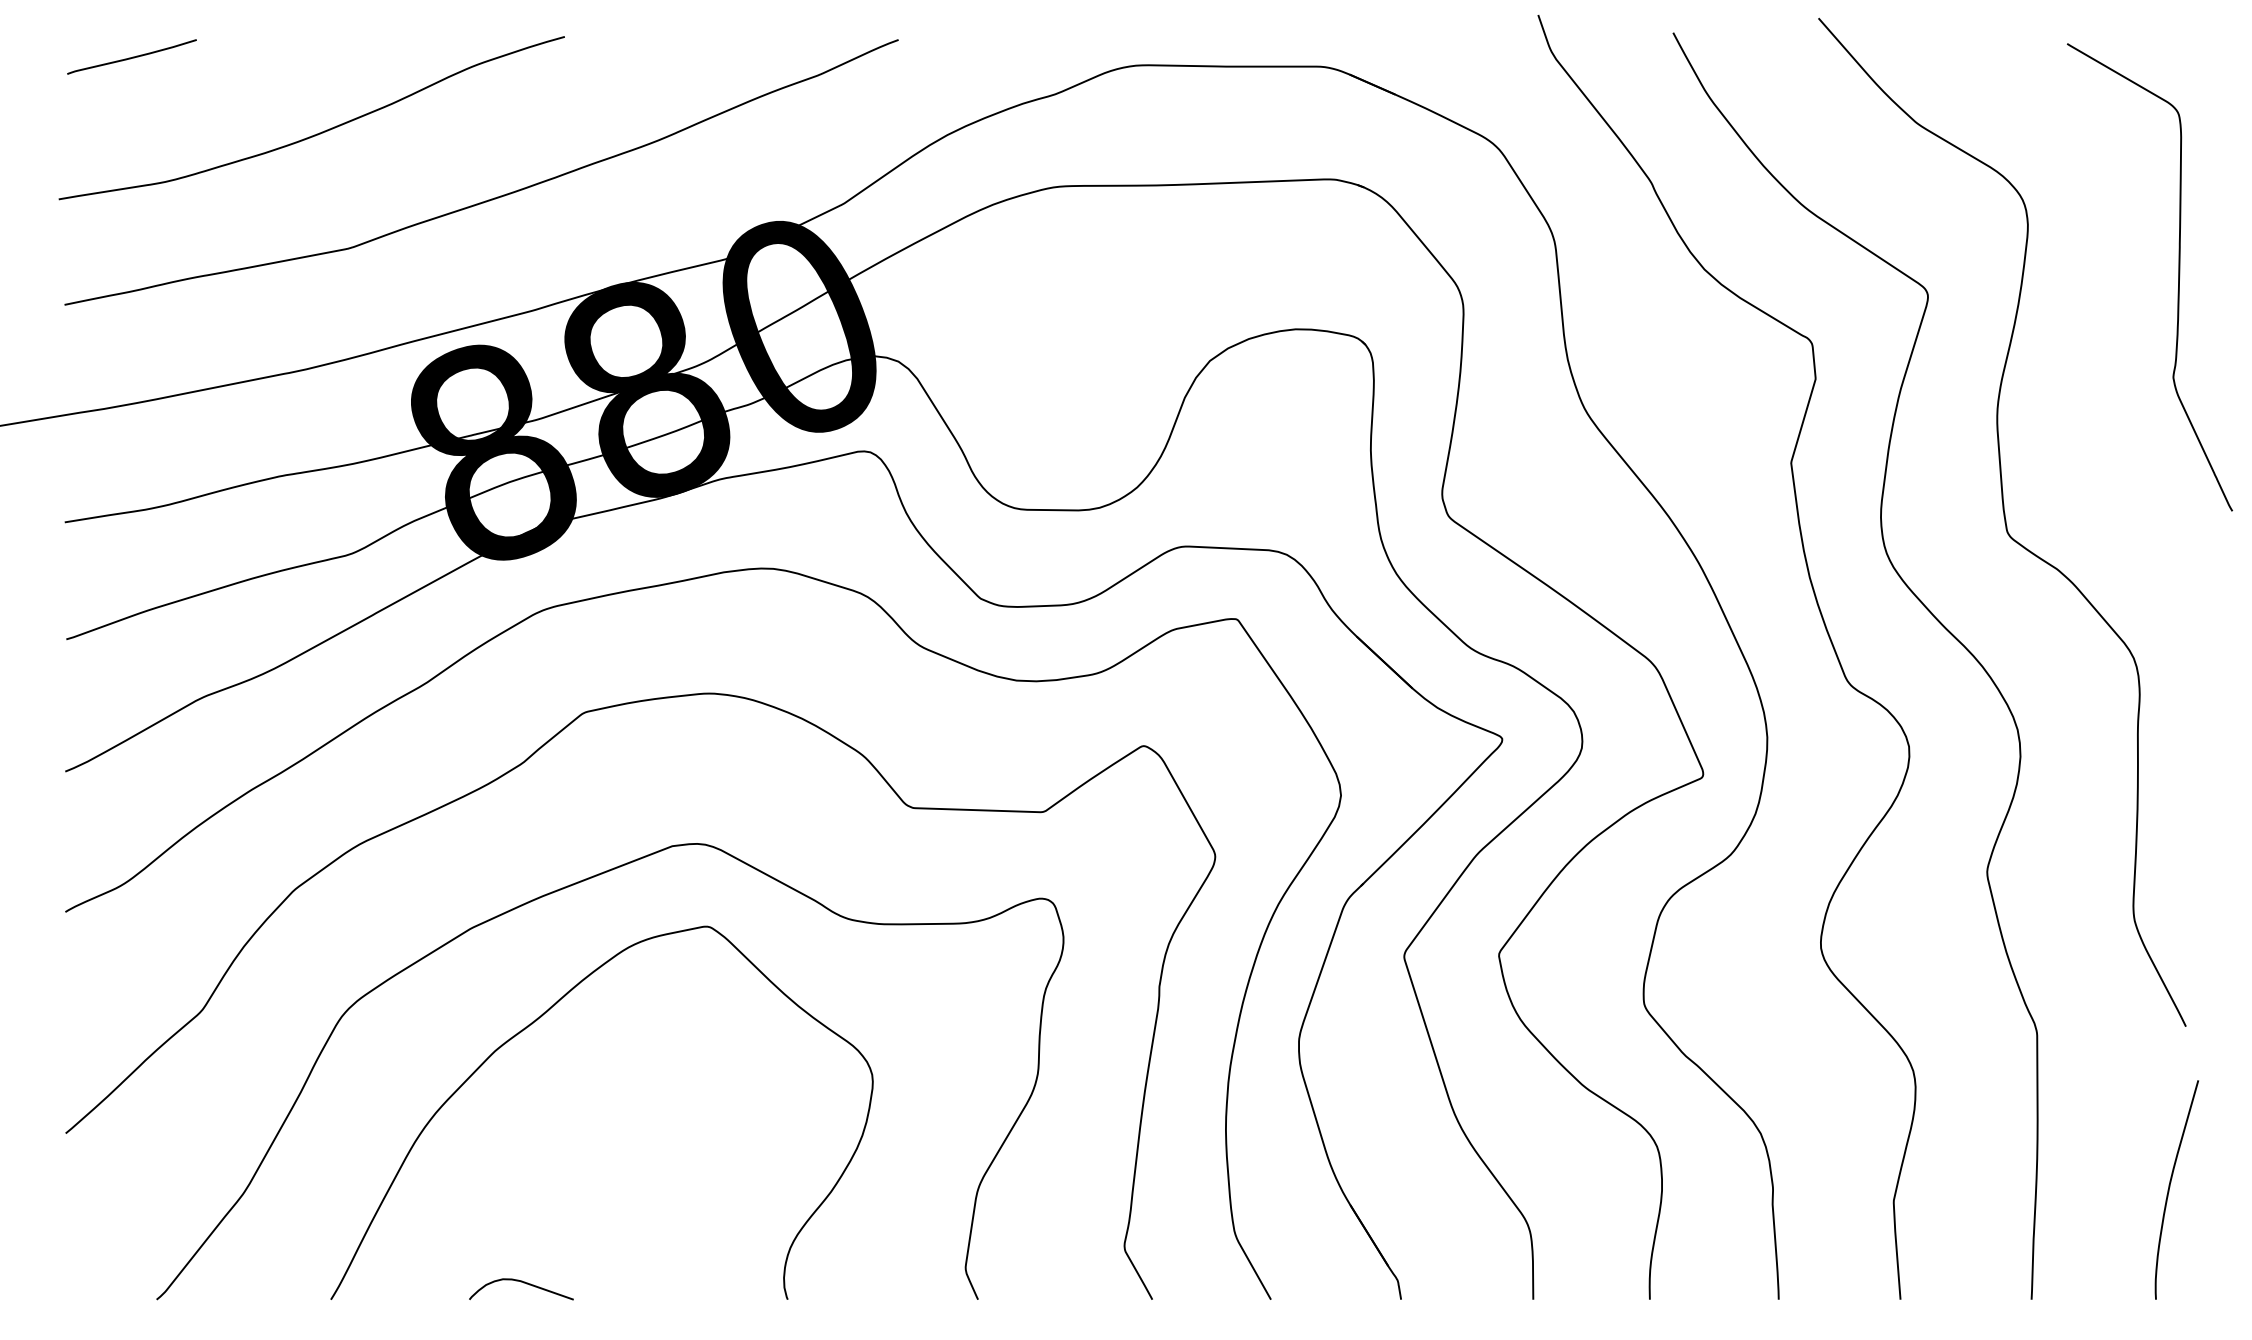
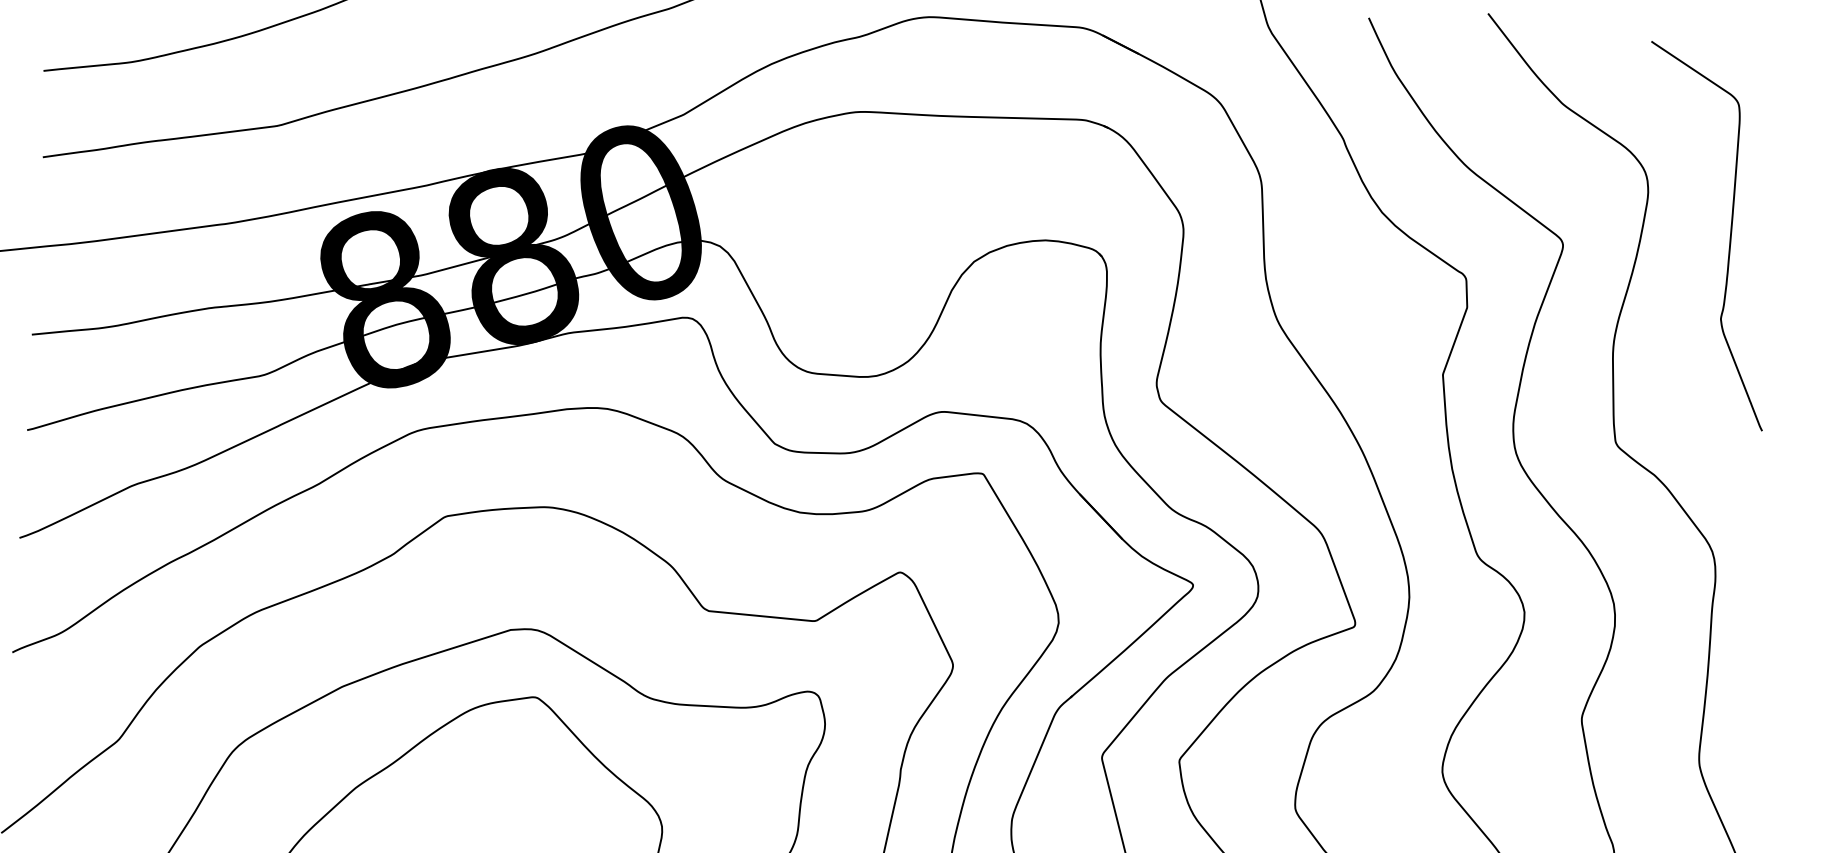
curve: (2178, 277) -> (1730, 237), moved

